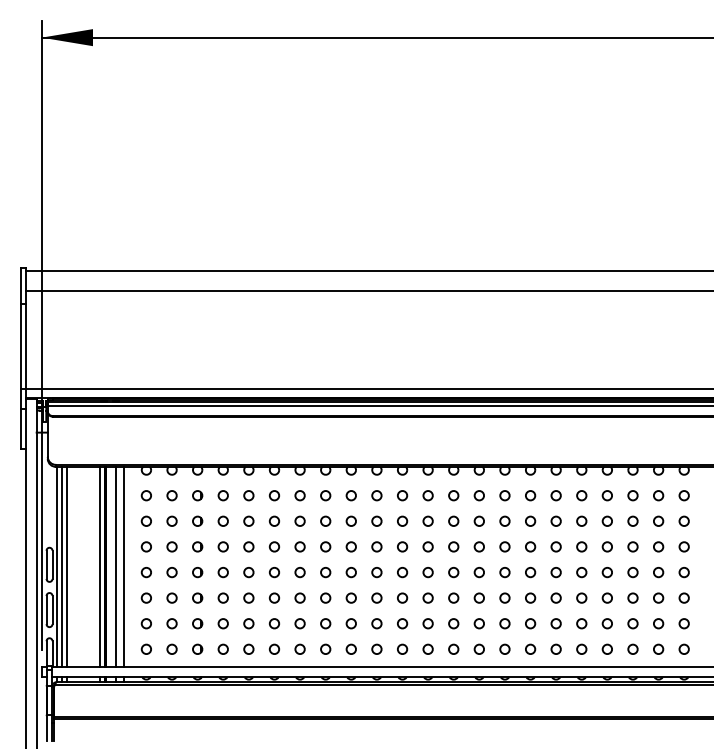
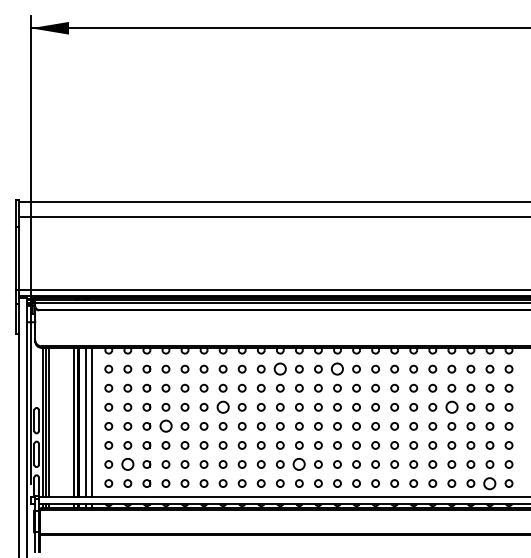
circle: (376, 495) -> (280, 369), size x1.6
circle: (453, 495) -> (337, 369), size x1.6
circle: (299, 546) -> (222, 407), size x1.6
circle: (606, 546) -> (451, 407), size x1.6
circle: (222, 572) -> (165, 426), size x1.6
circle: (171, 623) -> (127, 464), size x1.6
circle: (402, 623) -> (299, 464), size x1.6
circle: (658, 648) -> (489, 482), size x1.6

